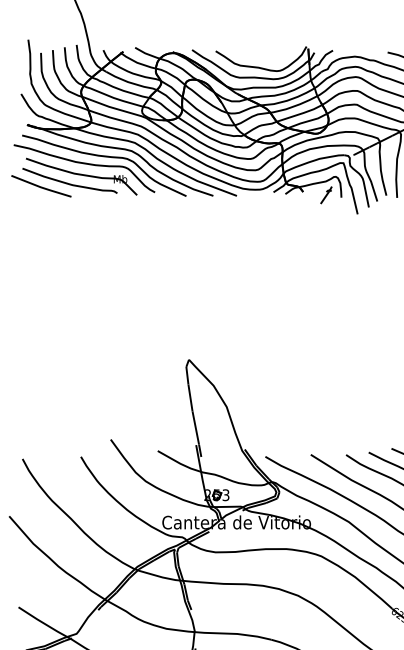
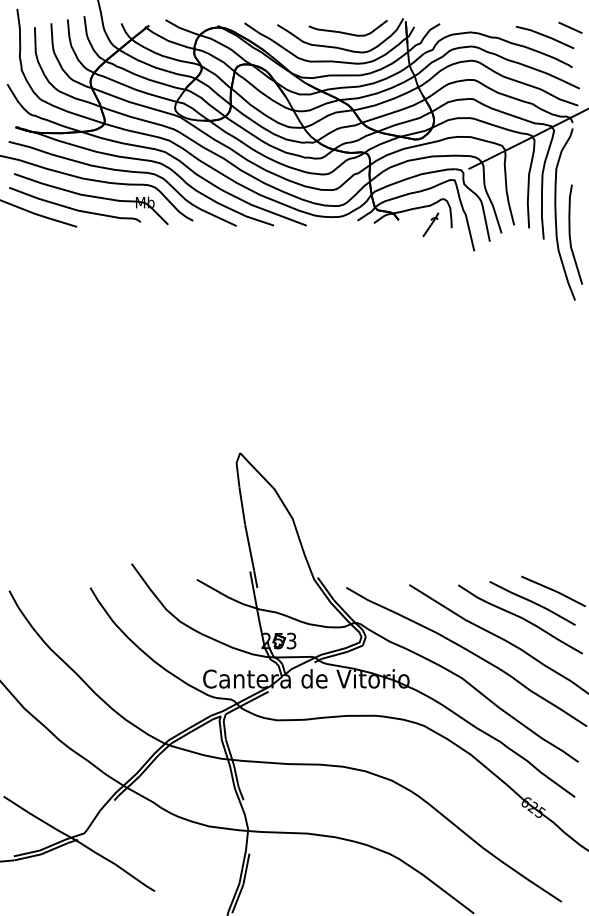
curve: (266, 56) -> (347, 32), added

